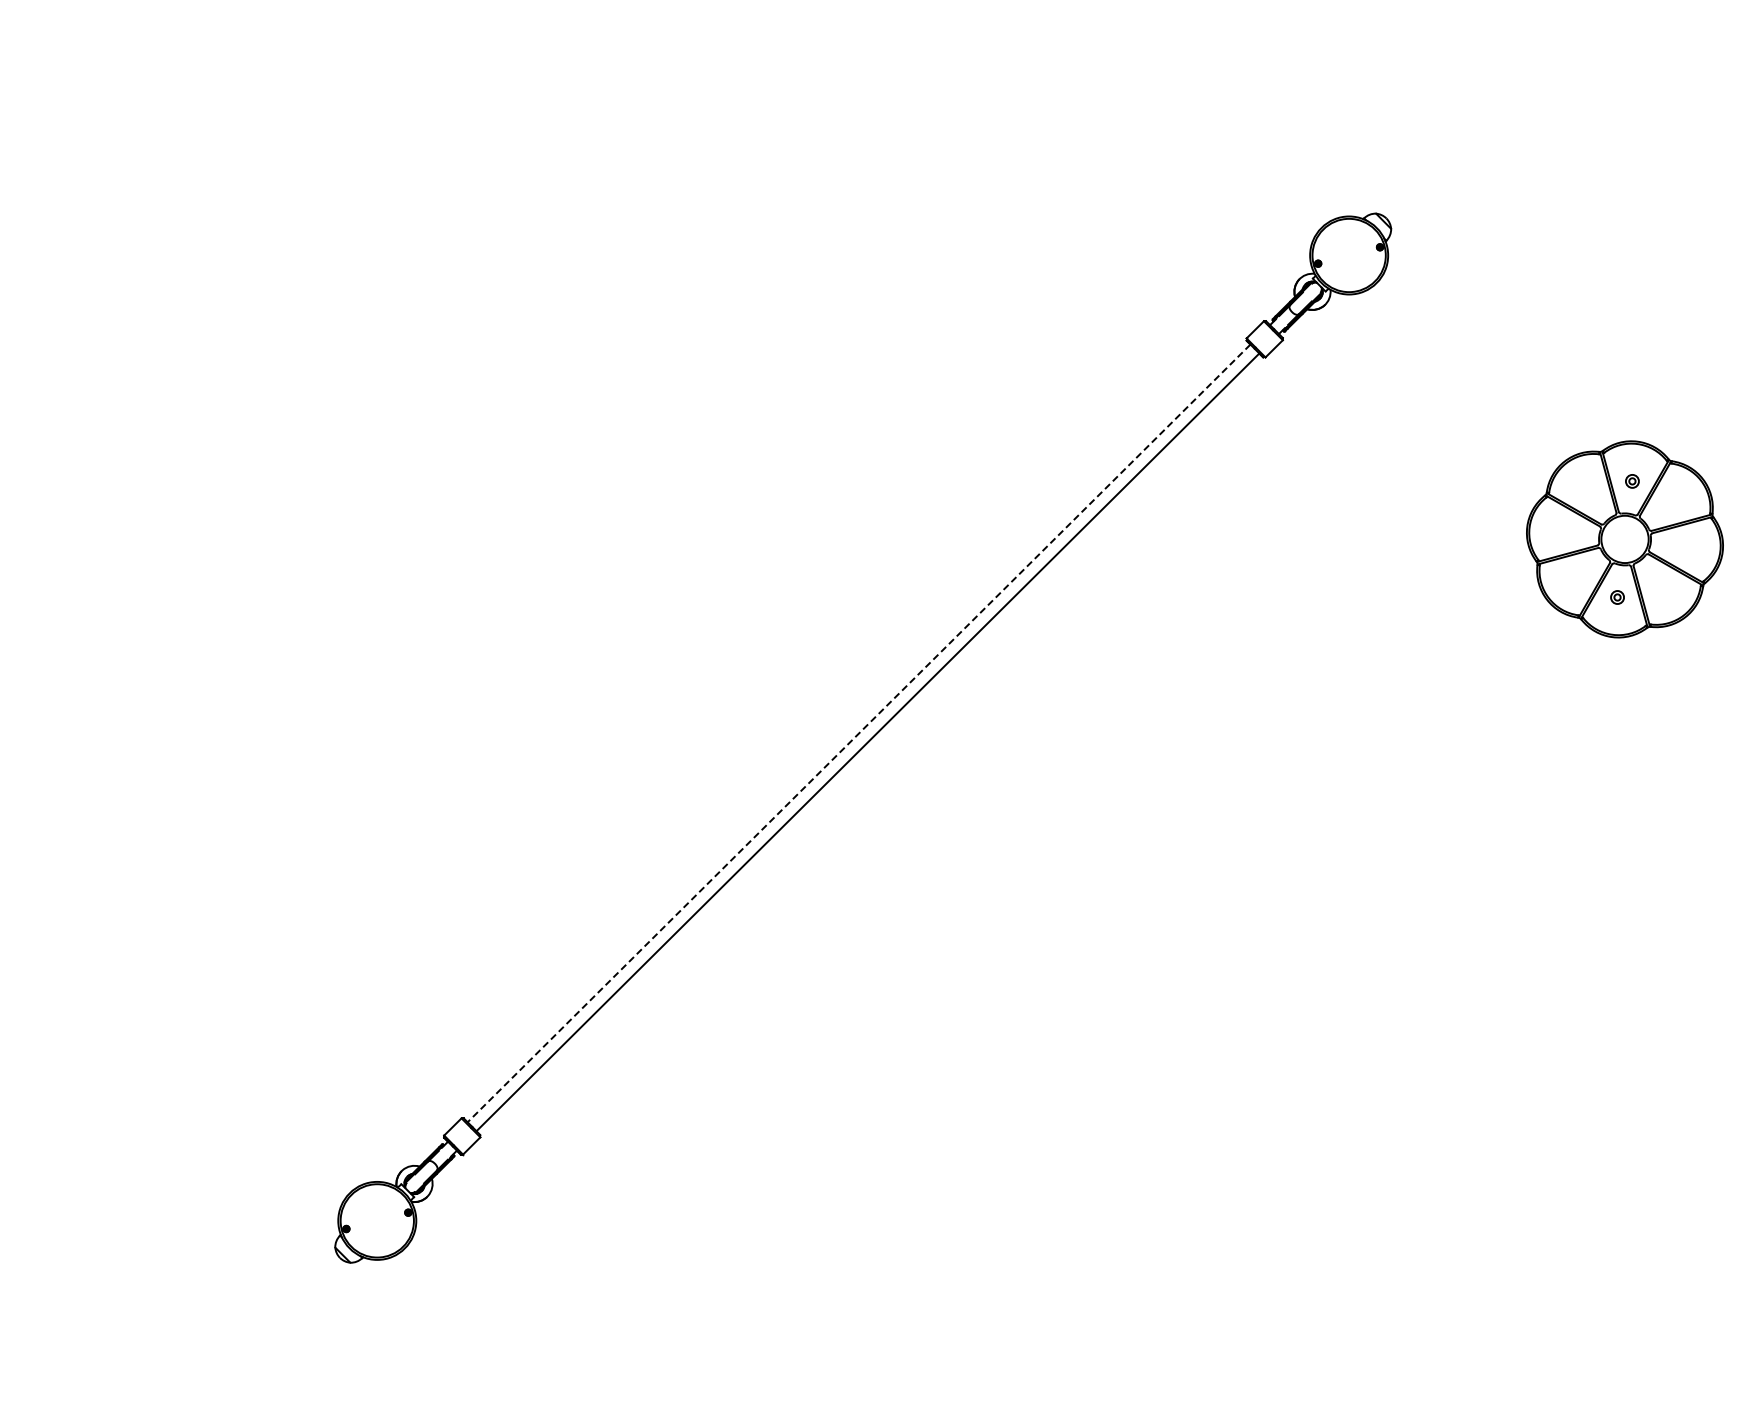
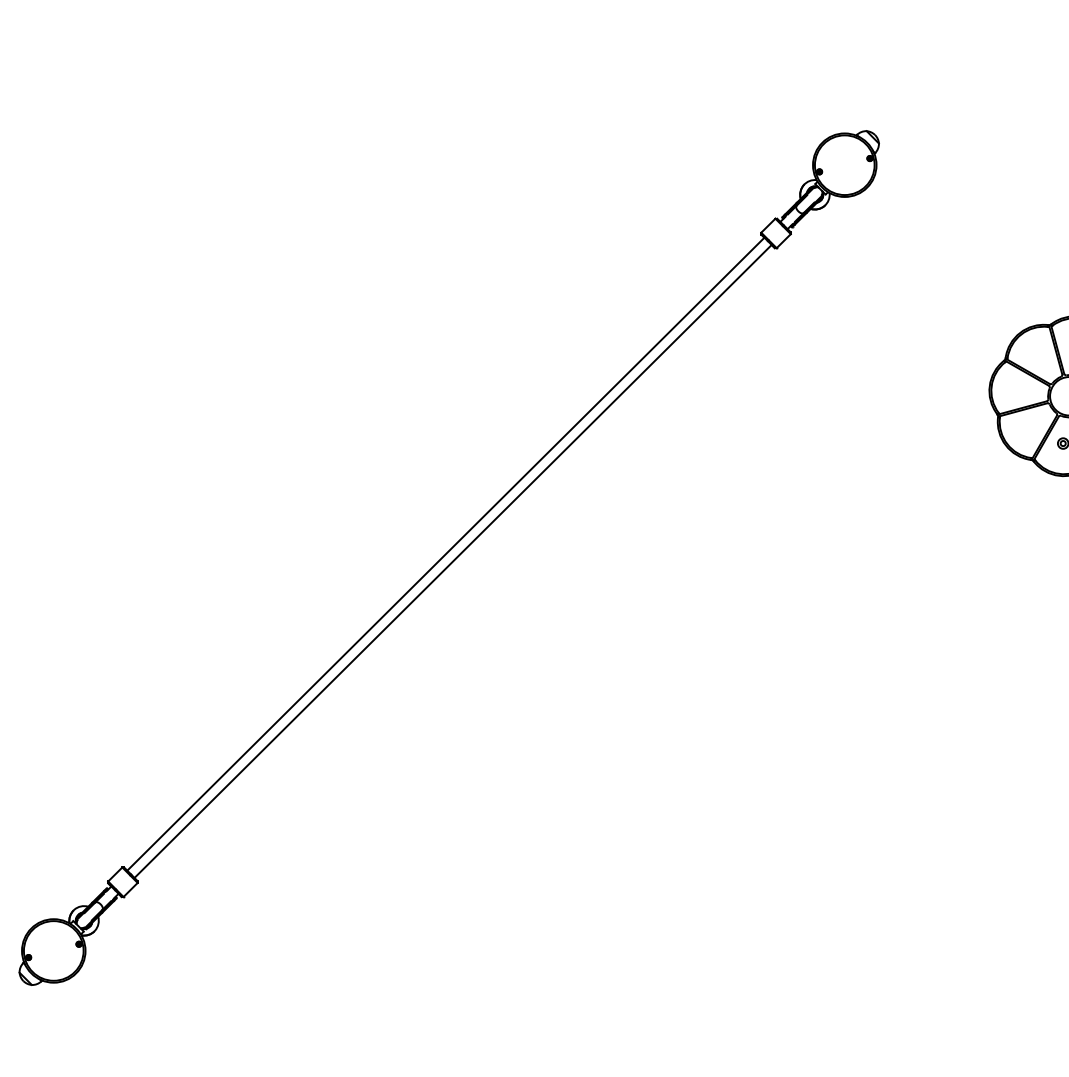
line: (859, 733) -> (446, 554), dashed -> solid

